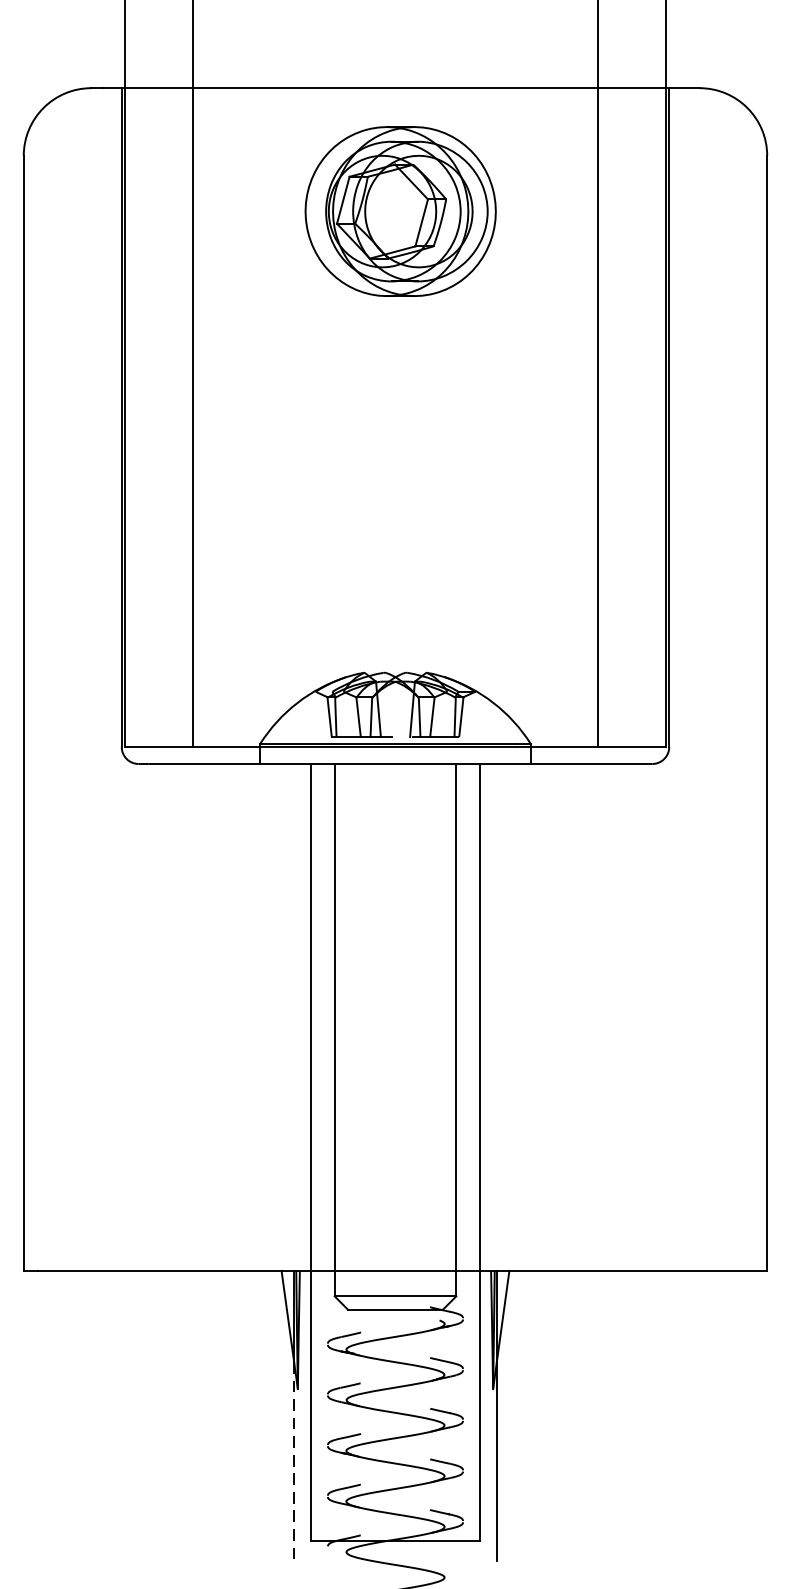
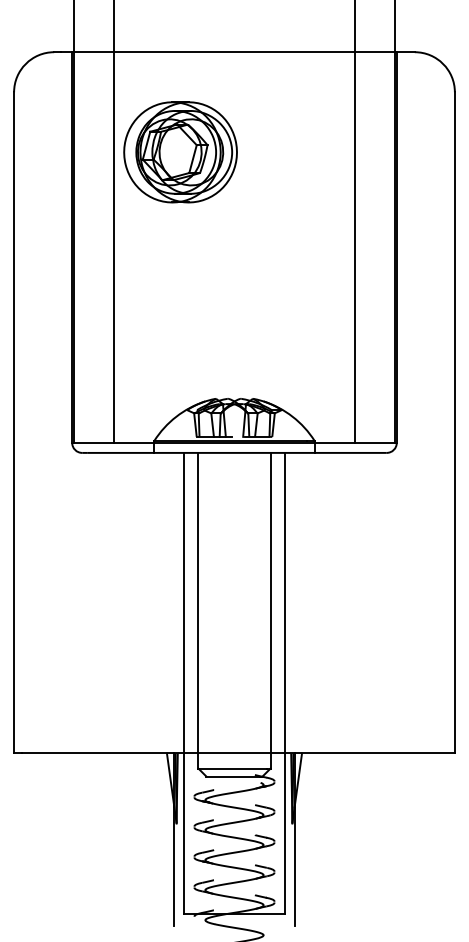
part: (400, 211) -> (180, 152), moved
line: (294, 1463) -> (174, 867), dashed -> solid

